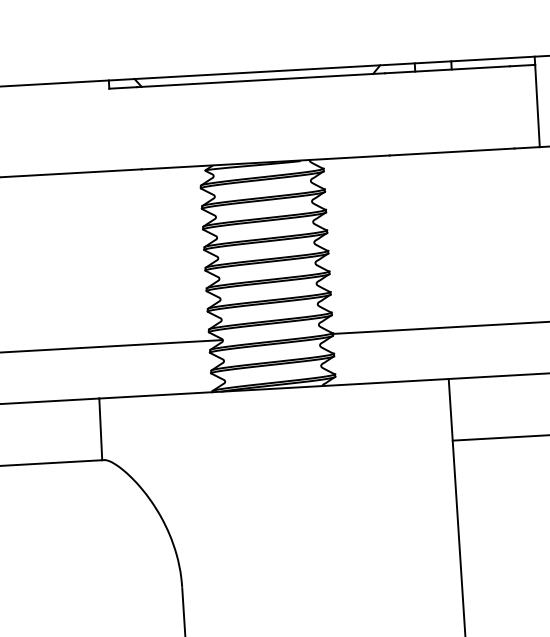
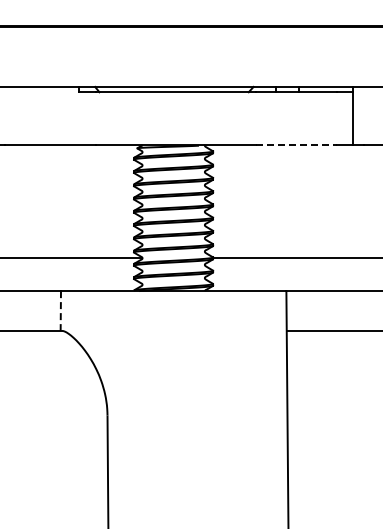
line: (453, 152) -> (297, 145), solid -> dashed
line: (100, 430) -> (60, 311), solid -> dashed

